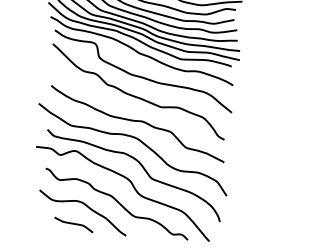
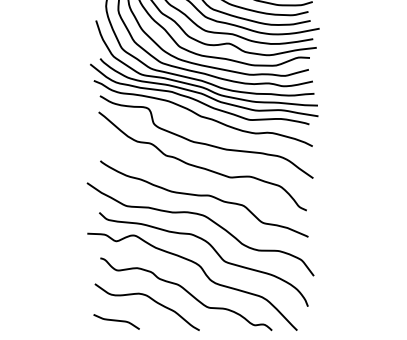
curve: (73, 224) -> (116, 321), moved

